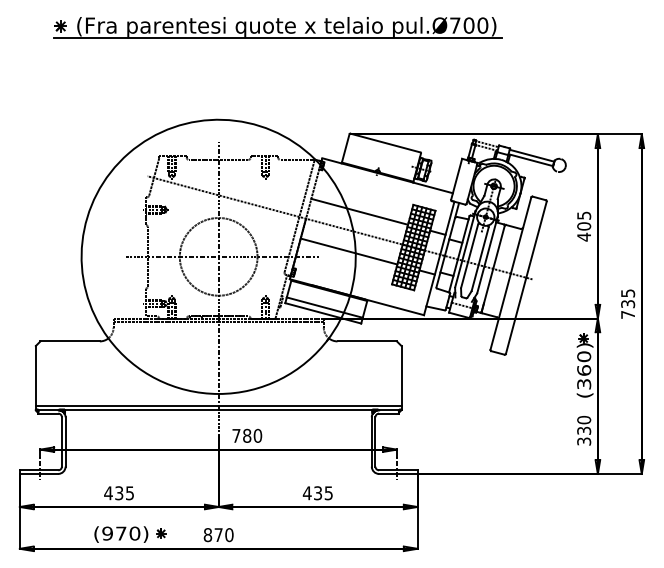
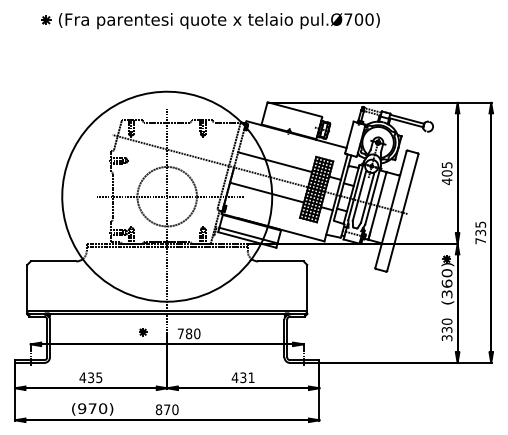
line: (277, 38) -> (212, 29), removed
text: (328, 493) -> (251, 377), 435 -> 431
part: (161, 533) -> (143, 331), moved

